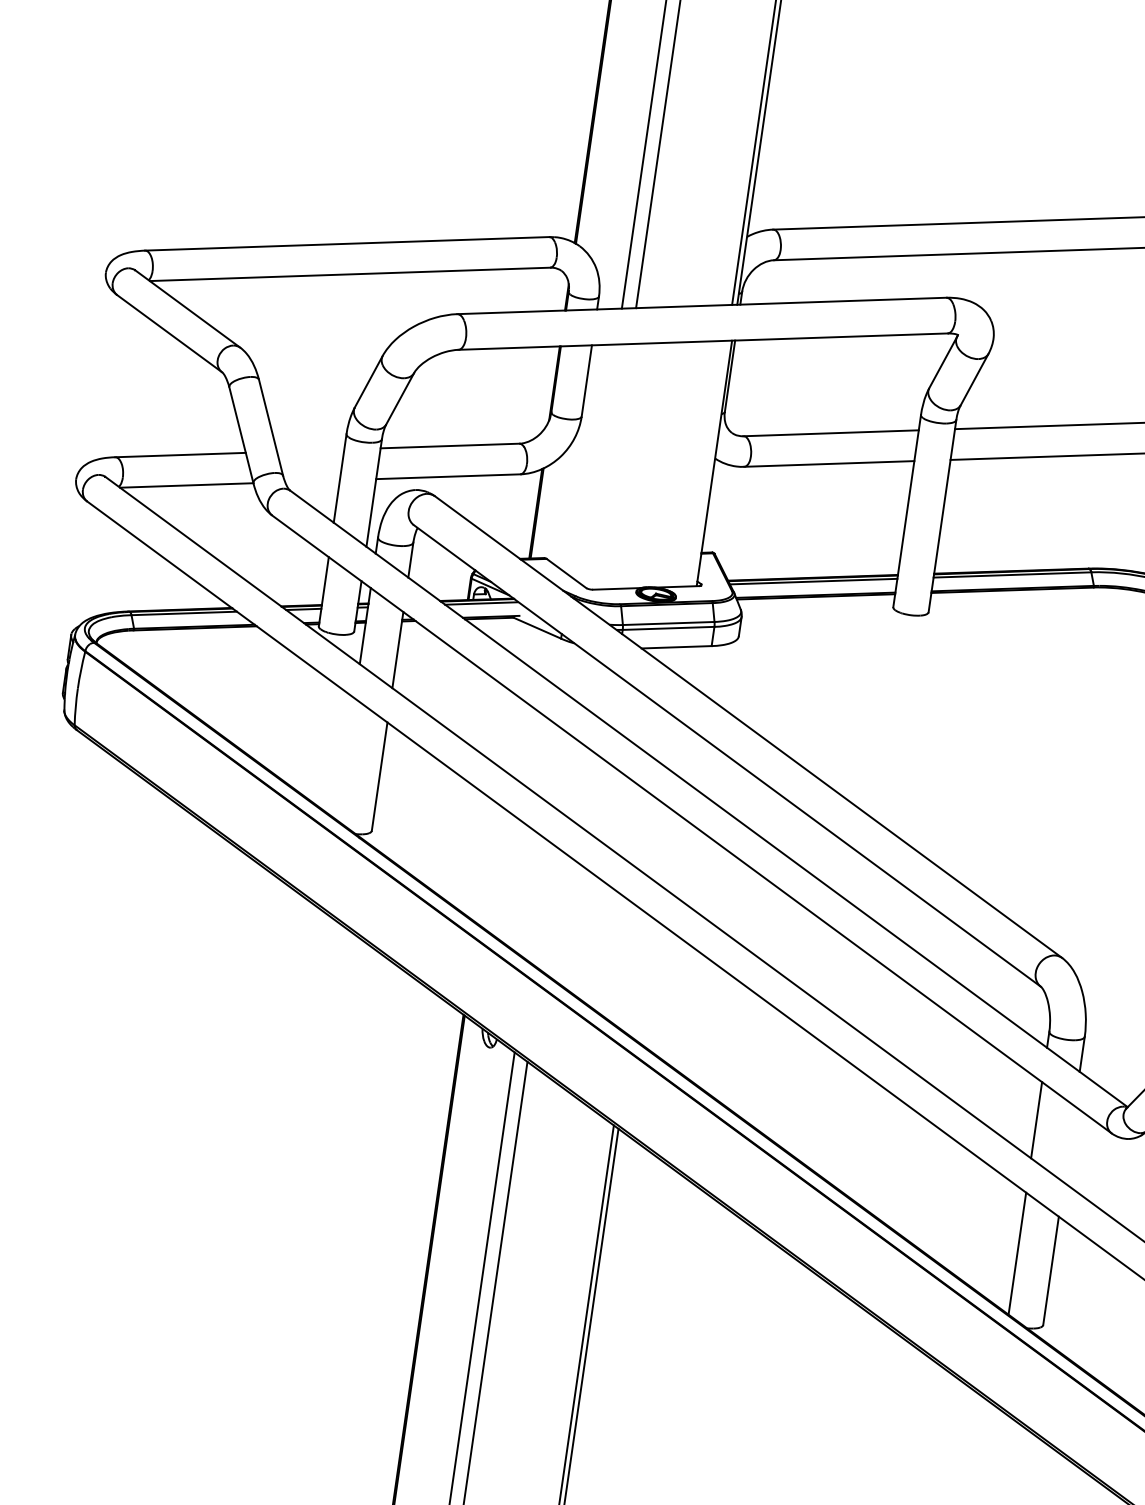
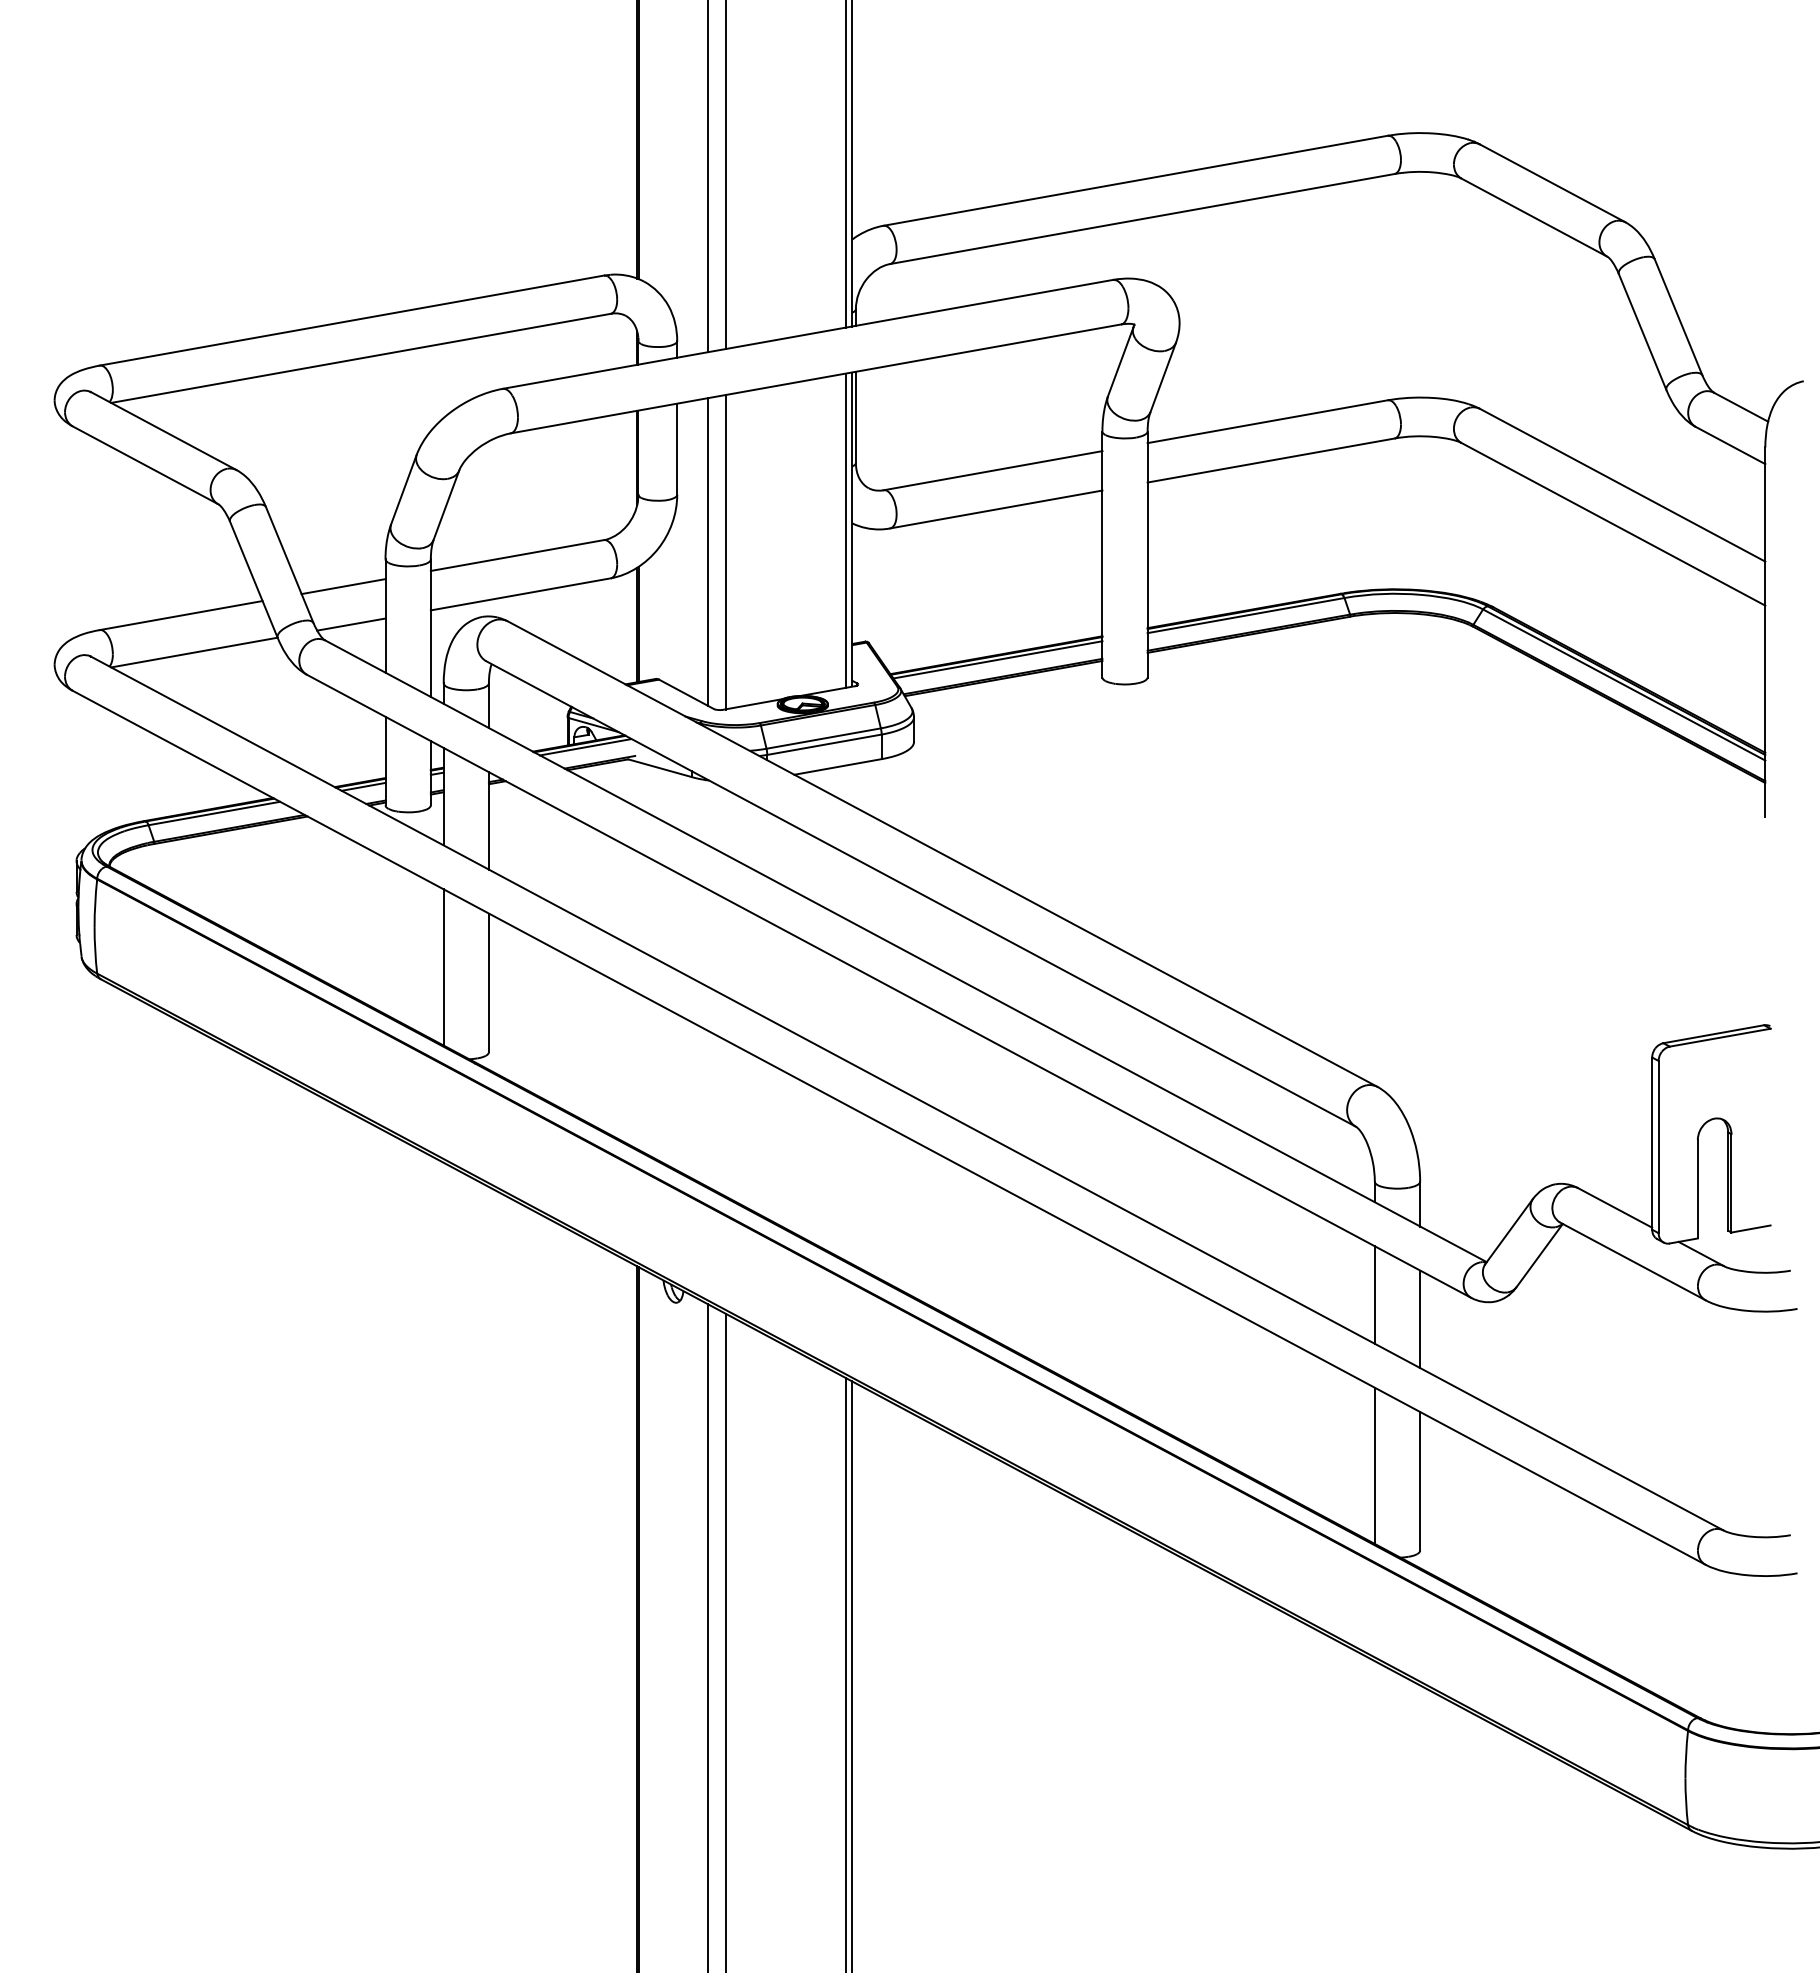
line: (310, 450) -> (343, 586), added
line: (709, 463) -> (845, 530), added
line: (599, 464) -> (708, 551), added
line: (612, 467) -> (725, 552), added
line: (312, 481) -> (351, 624), added
line: (345, 759) -> (443, 967), added
line: (1069, 1144) -> (1420, 1319), added

